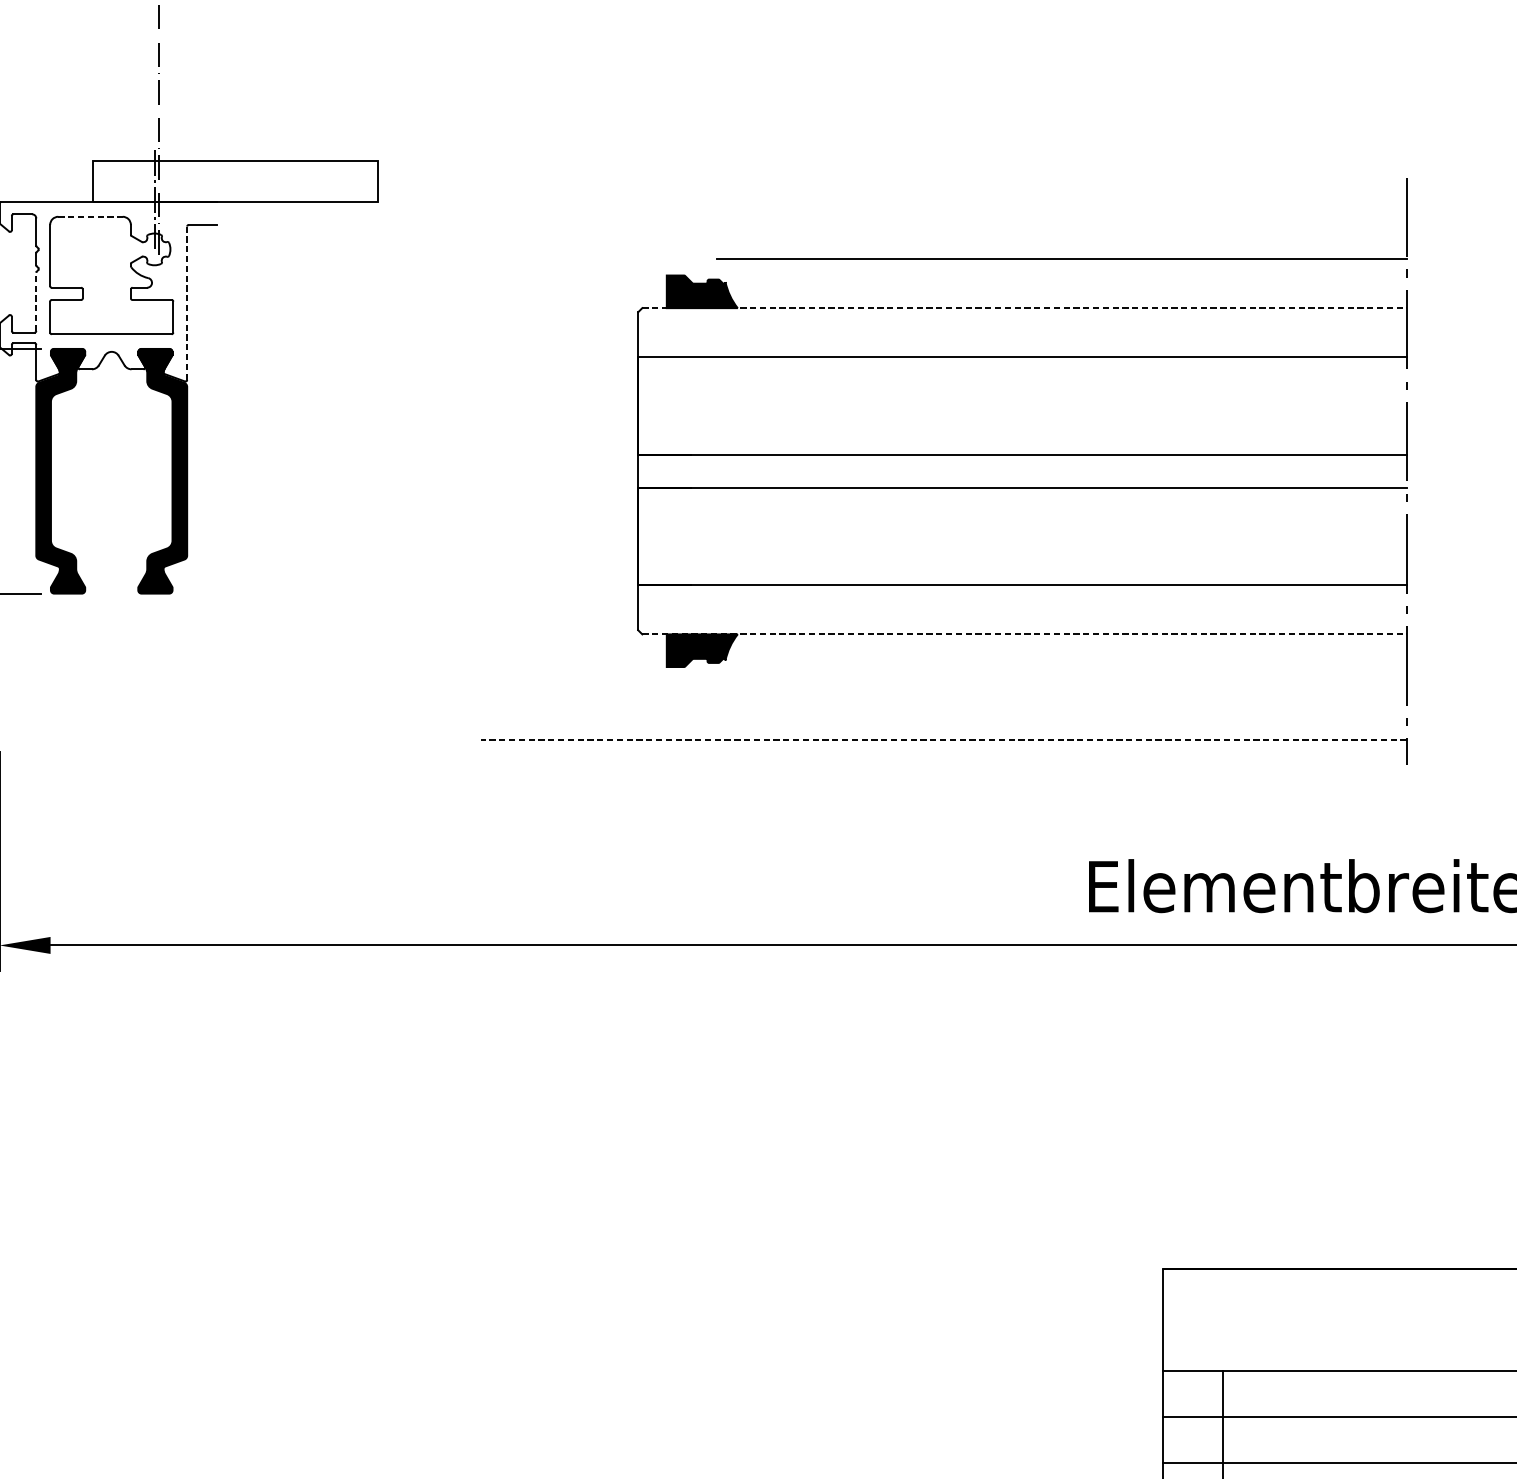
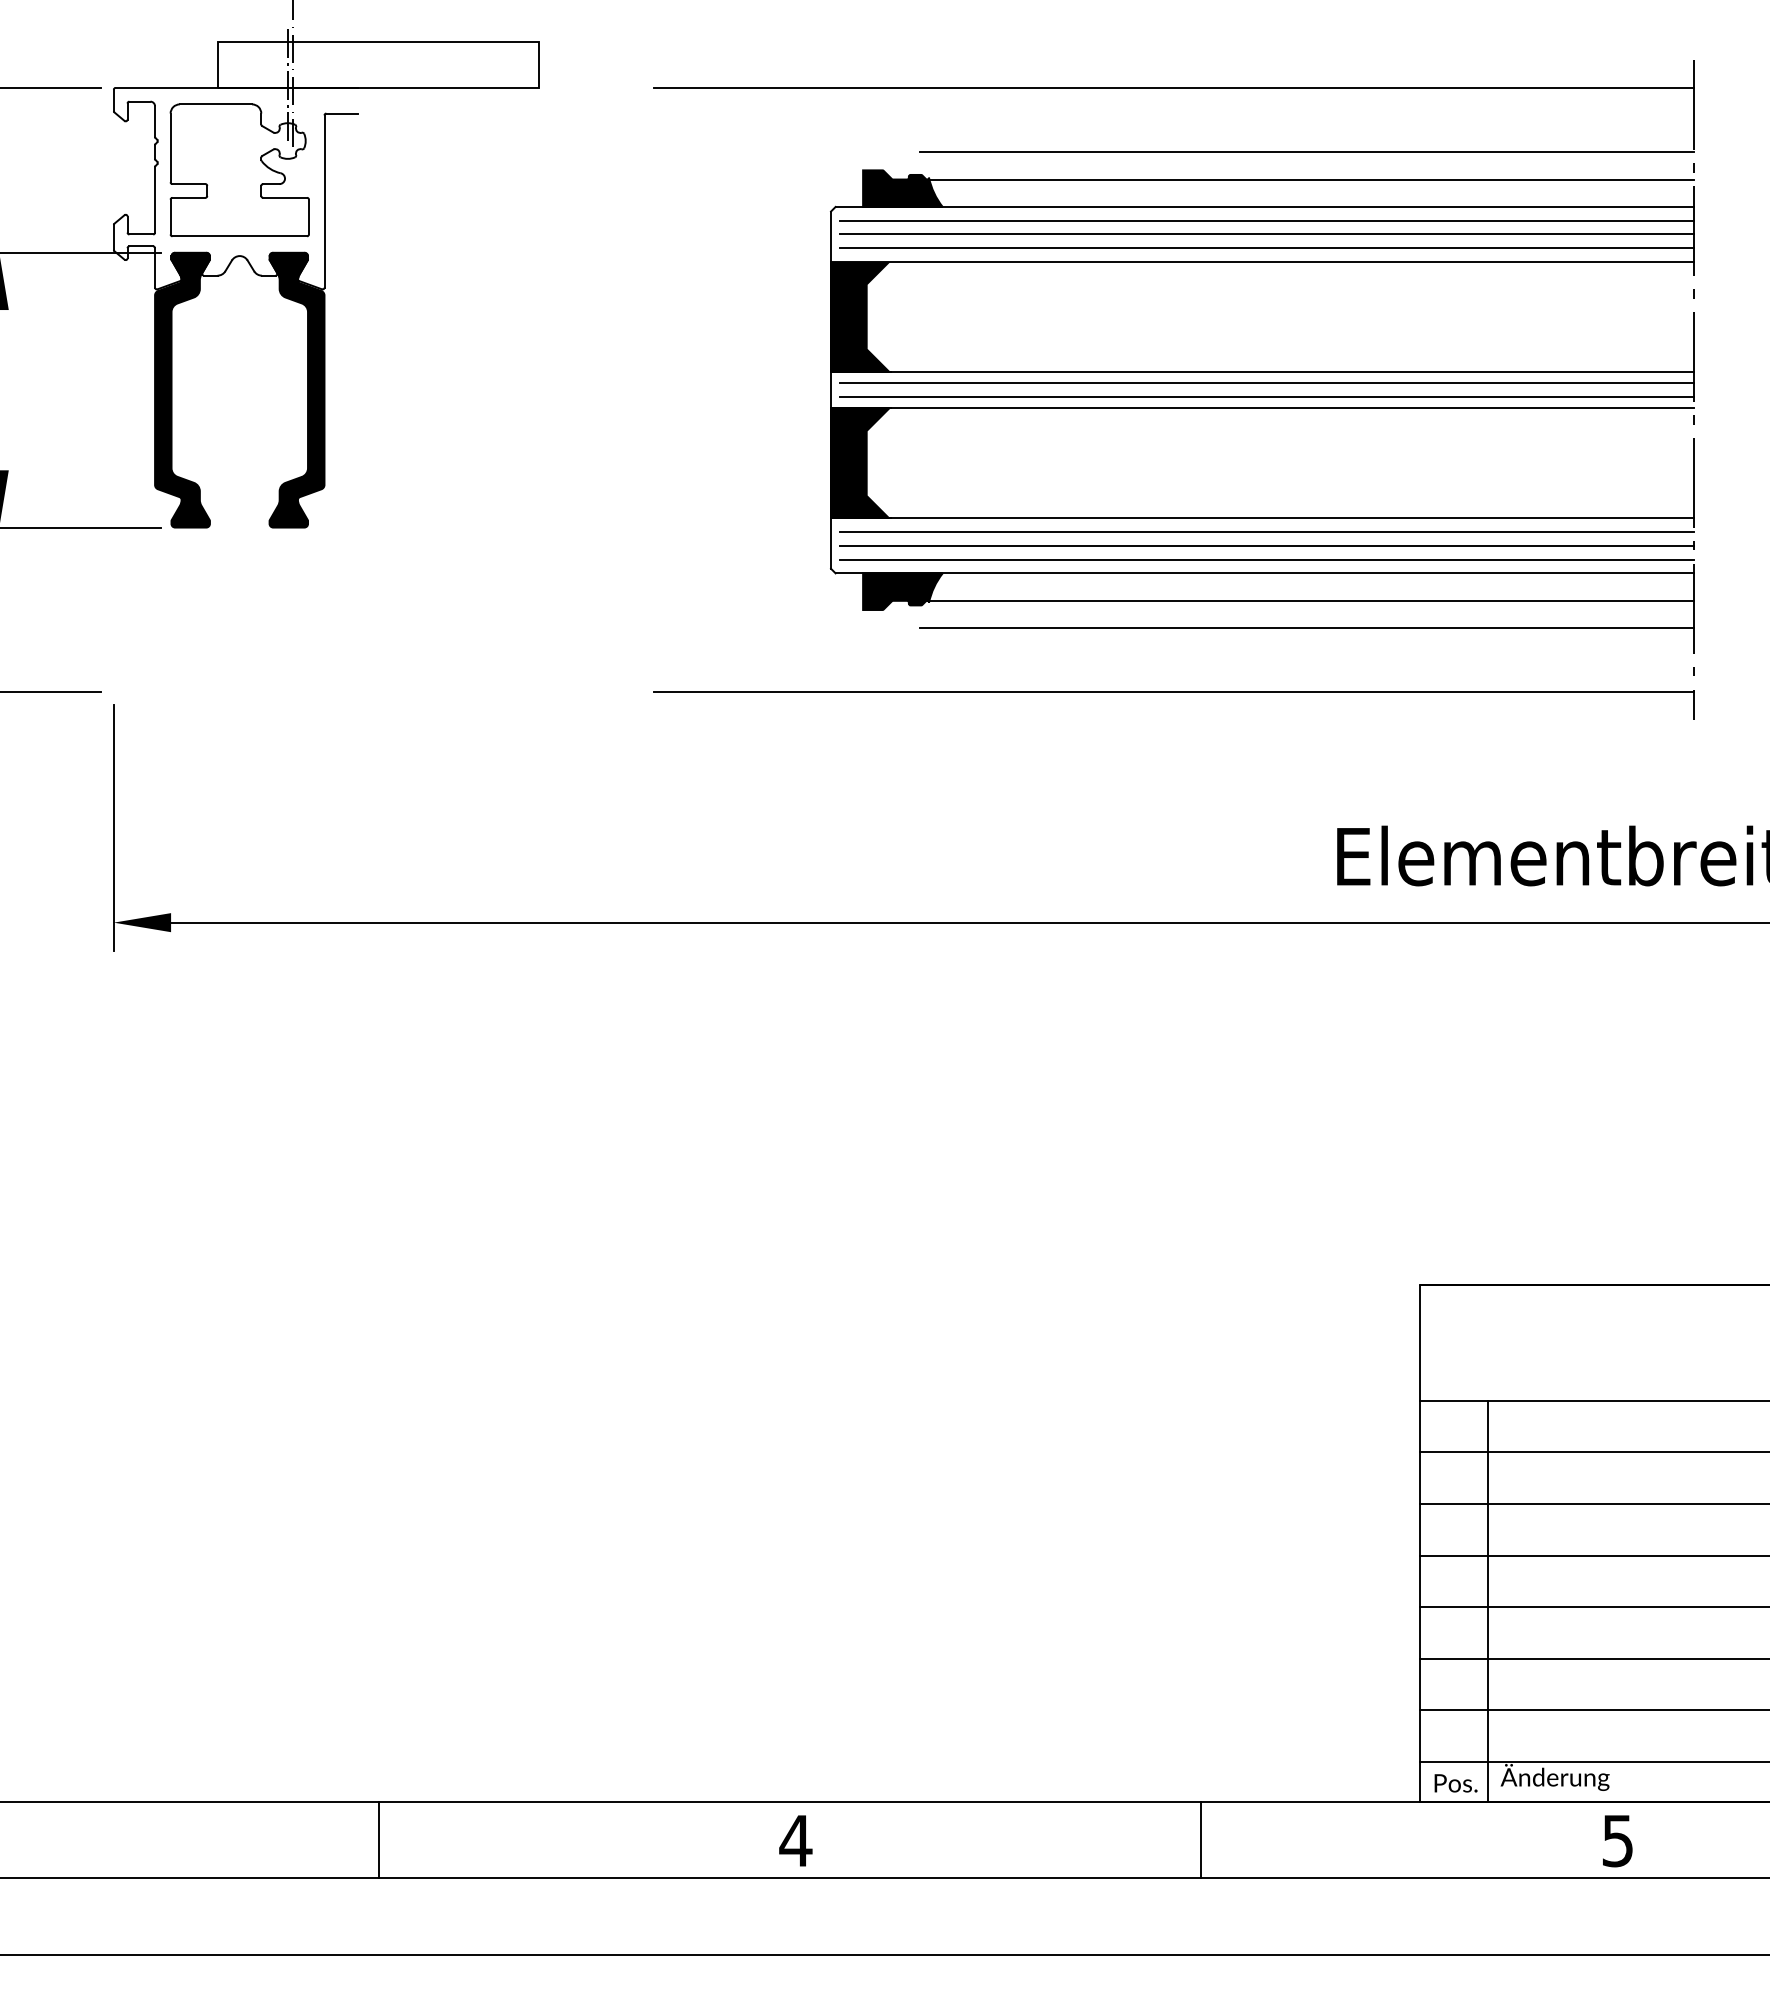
line: (943, 201) -> (1173, 87), added
line: (91, 216) -> (216, 104), dashed -> solid
line: (1065, 283) -> (1310, 179), added
line: (36, 301) -> (155, 199), dashed -> solid
line: (187, 304) -> (324, 202), dashed -> solid
line: (1025, 307) -> (1265, 206), dashed -> solid
line: (1026, 320) -> (1266, 220), added
line: (1026, 332) -> (1266, 234), added
line: (1026, 345) -> (1266, 248), added
fill: (664, 405) -> (860, 316), added
line: (1026, 465) -> (1266, 383), added
line: (1026, 477) -> (1266, 397), added
fill: (664, 536) -> (860, 463), added
line: (1026, 598) -> (1266, 532), added
line: (1026, 609) -> (1266, 545), added
line: (1026, 622) -> (1266, 559), added
line: (1025, 634) -> (1265, 573), dashed -> solid
line: (1065, 658) -> (1310, 600), added
line: (1061, 683) -> (1306, 628), added
line: (944, 740) -> (1174, 692), dashed -> solid

